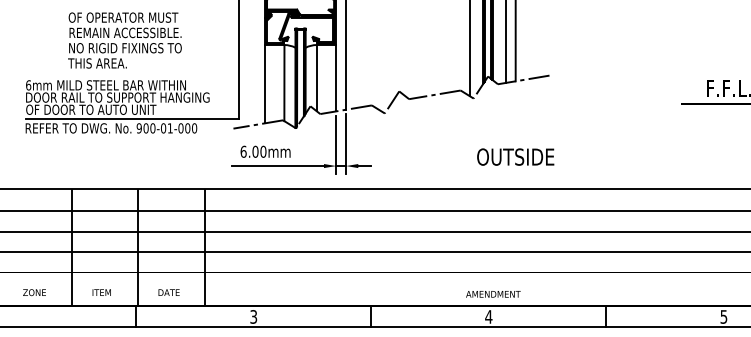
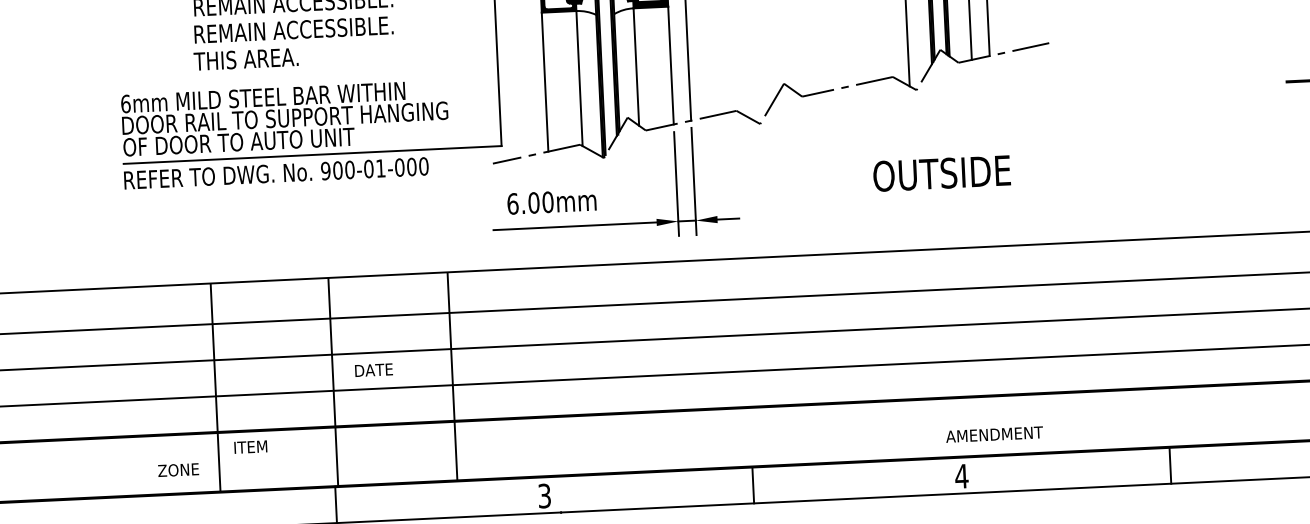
text: (125, 48) -> (294, 30), NO RIGID FIXINGS TO -> REMAIN ACCESSIBLE.
text: (515, 156) -> (941, 172), moved
text: (34, 292) -> (178, 469), moved
text: (101, 292) -> (250, 446), moved
text: (168, 292) -> (372, 369), moved
text: (493, 294) -> (994, 434), moved

